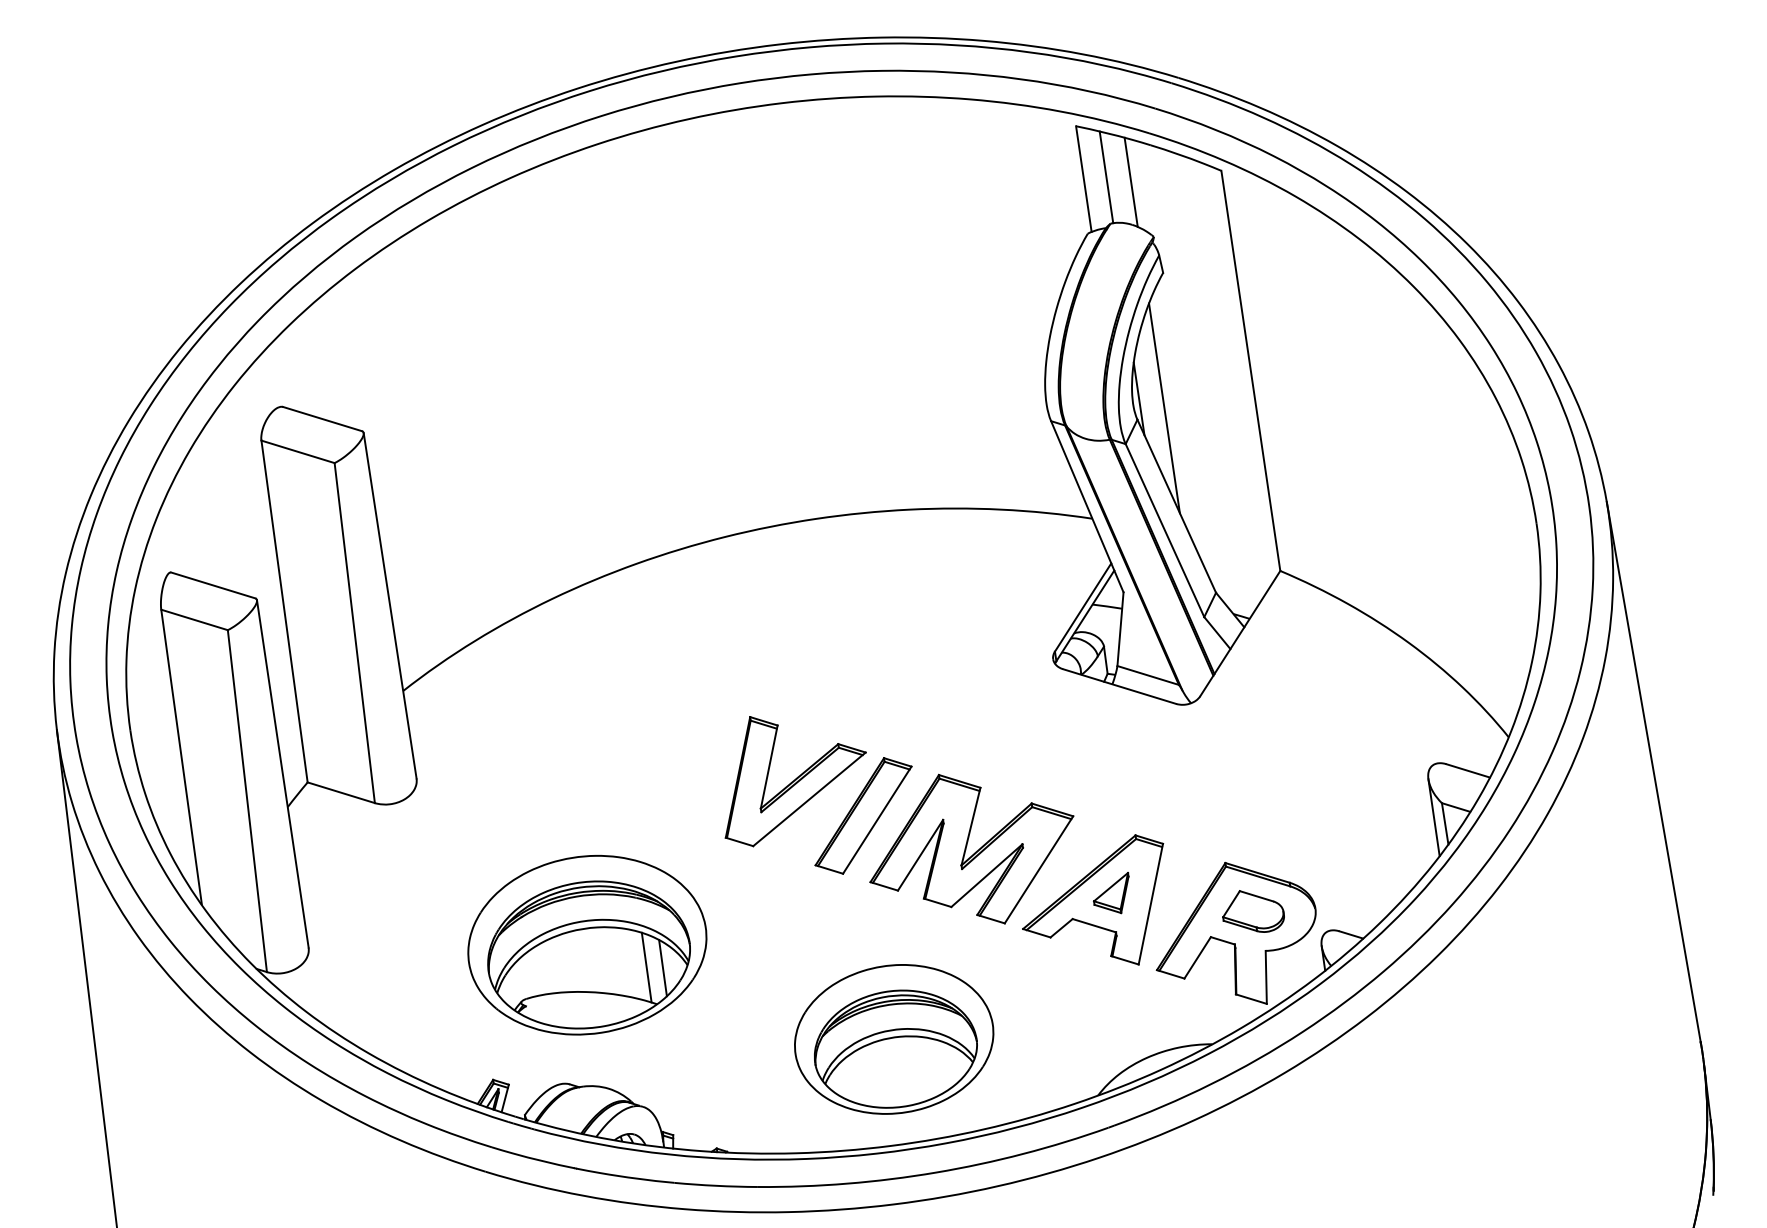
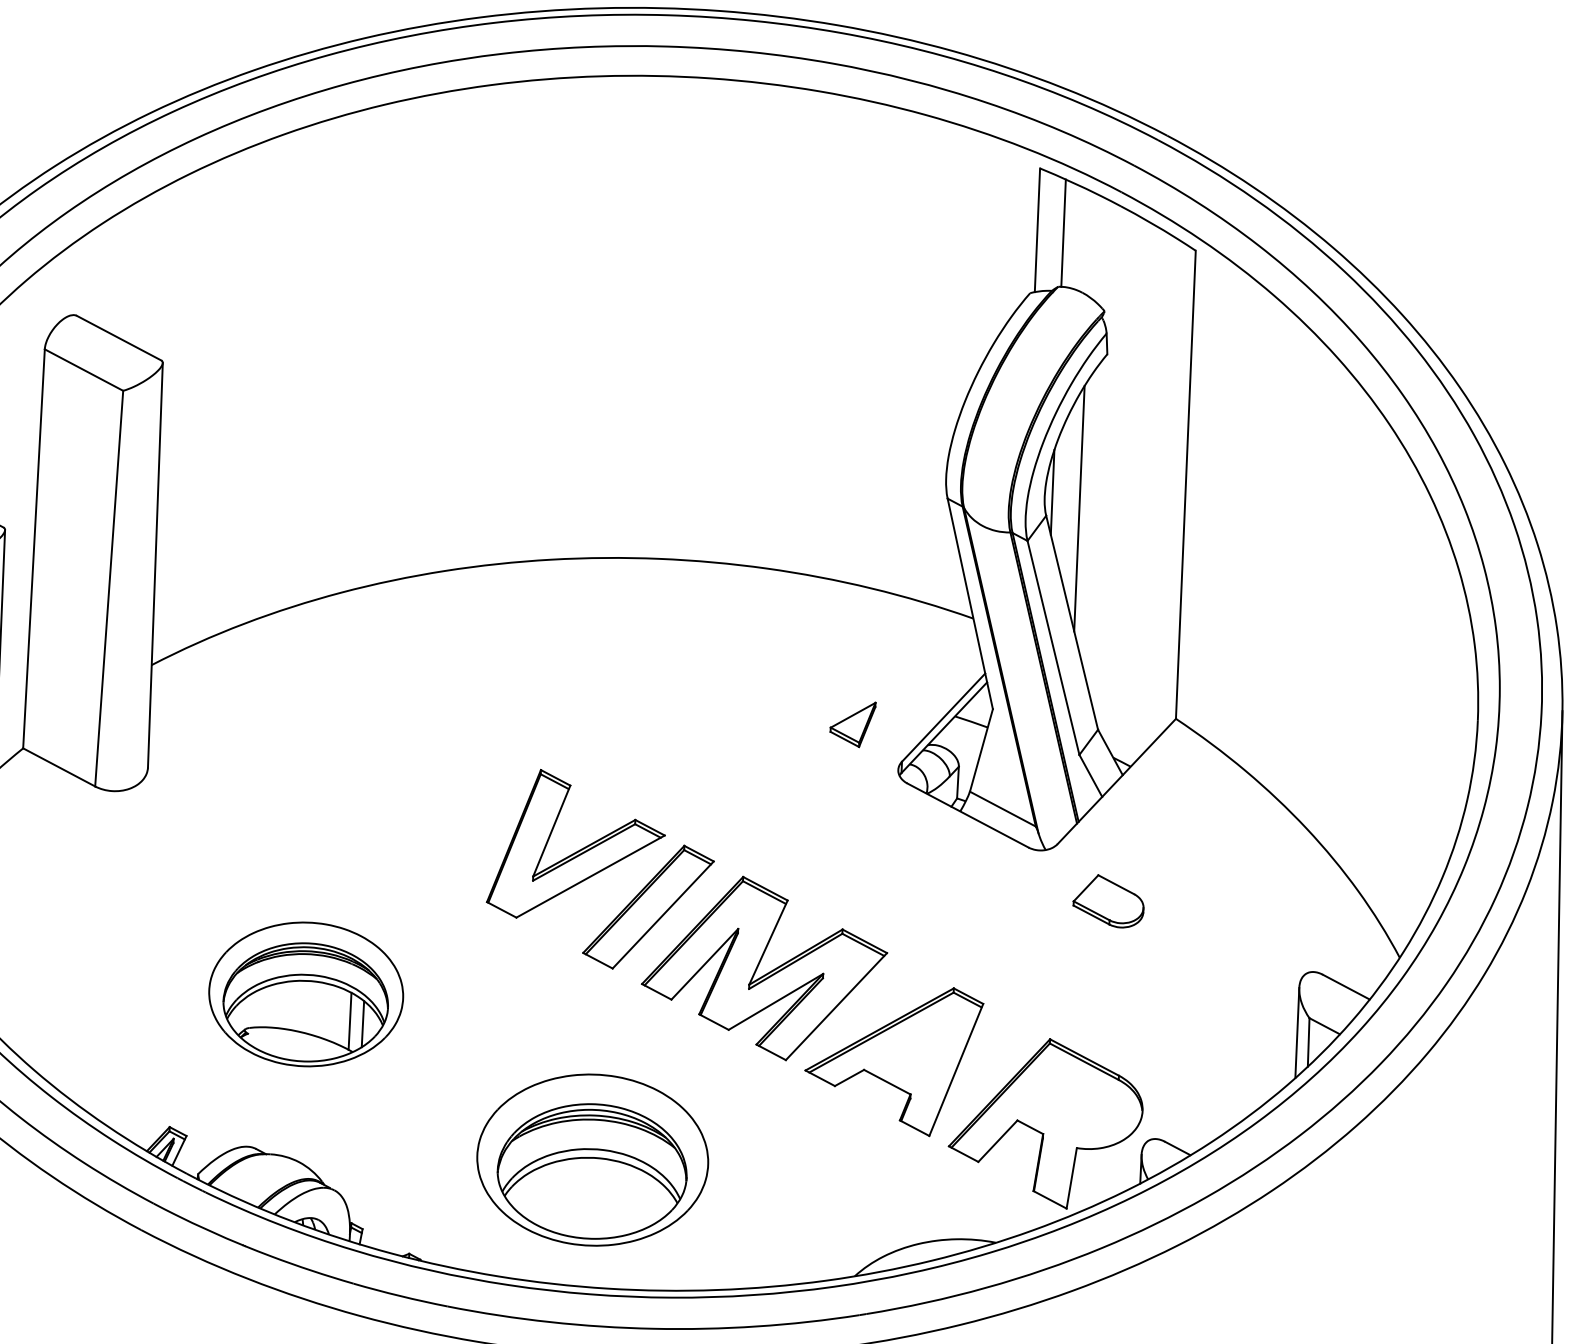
line: (1130, 181) -> (1090, 243), removed
part: (1111, 892) -> (852, 721), moved
part: (1253, 911) -> (1109, 901), moved
part: (587, 945) -> (306, 994), size x0.7
part: (894, 1039) -> (593, 1160), moved

